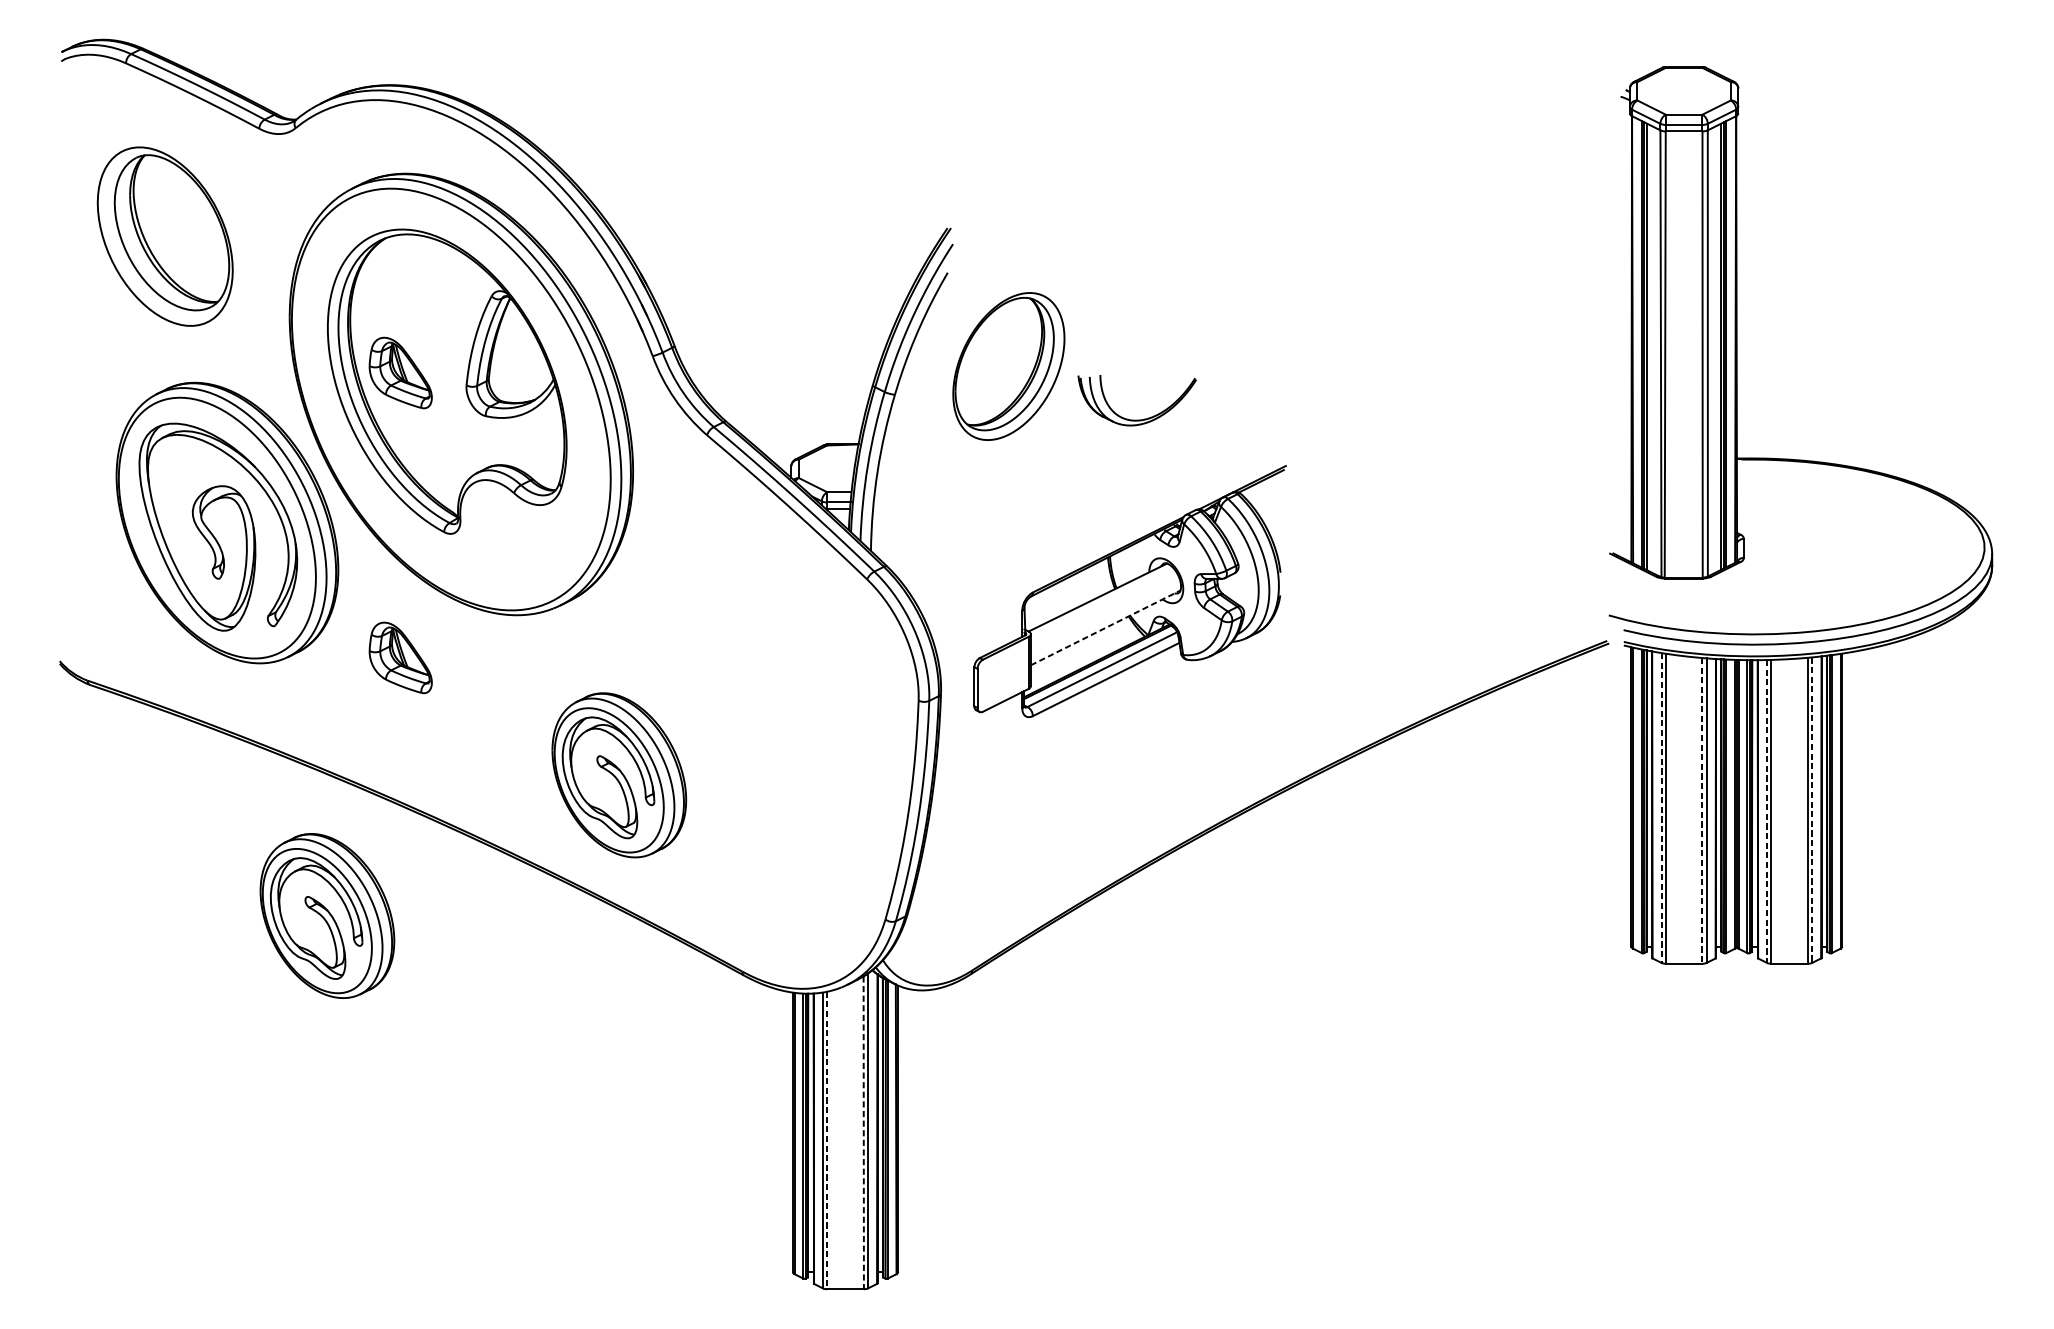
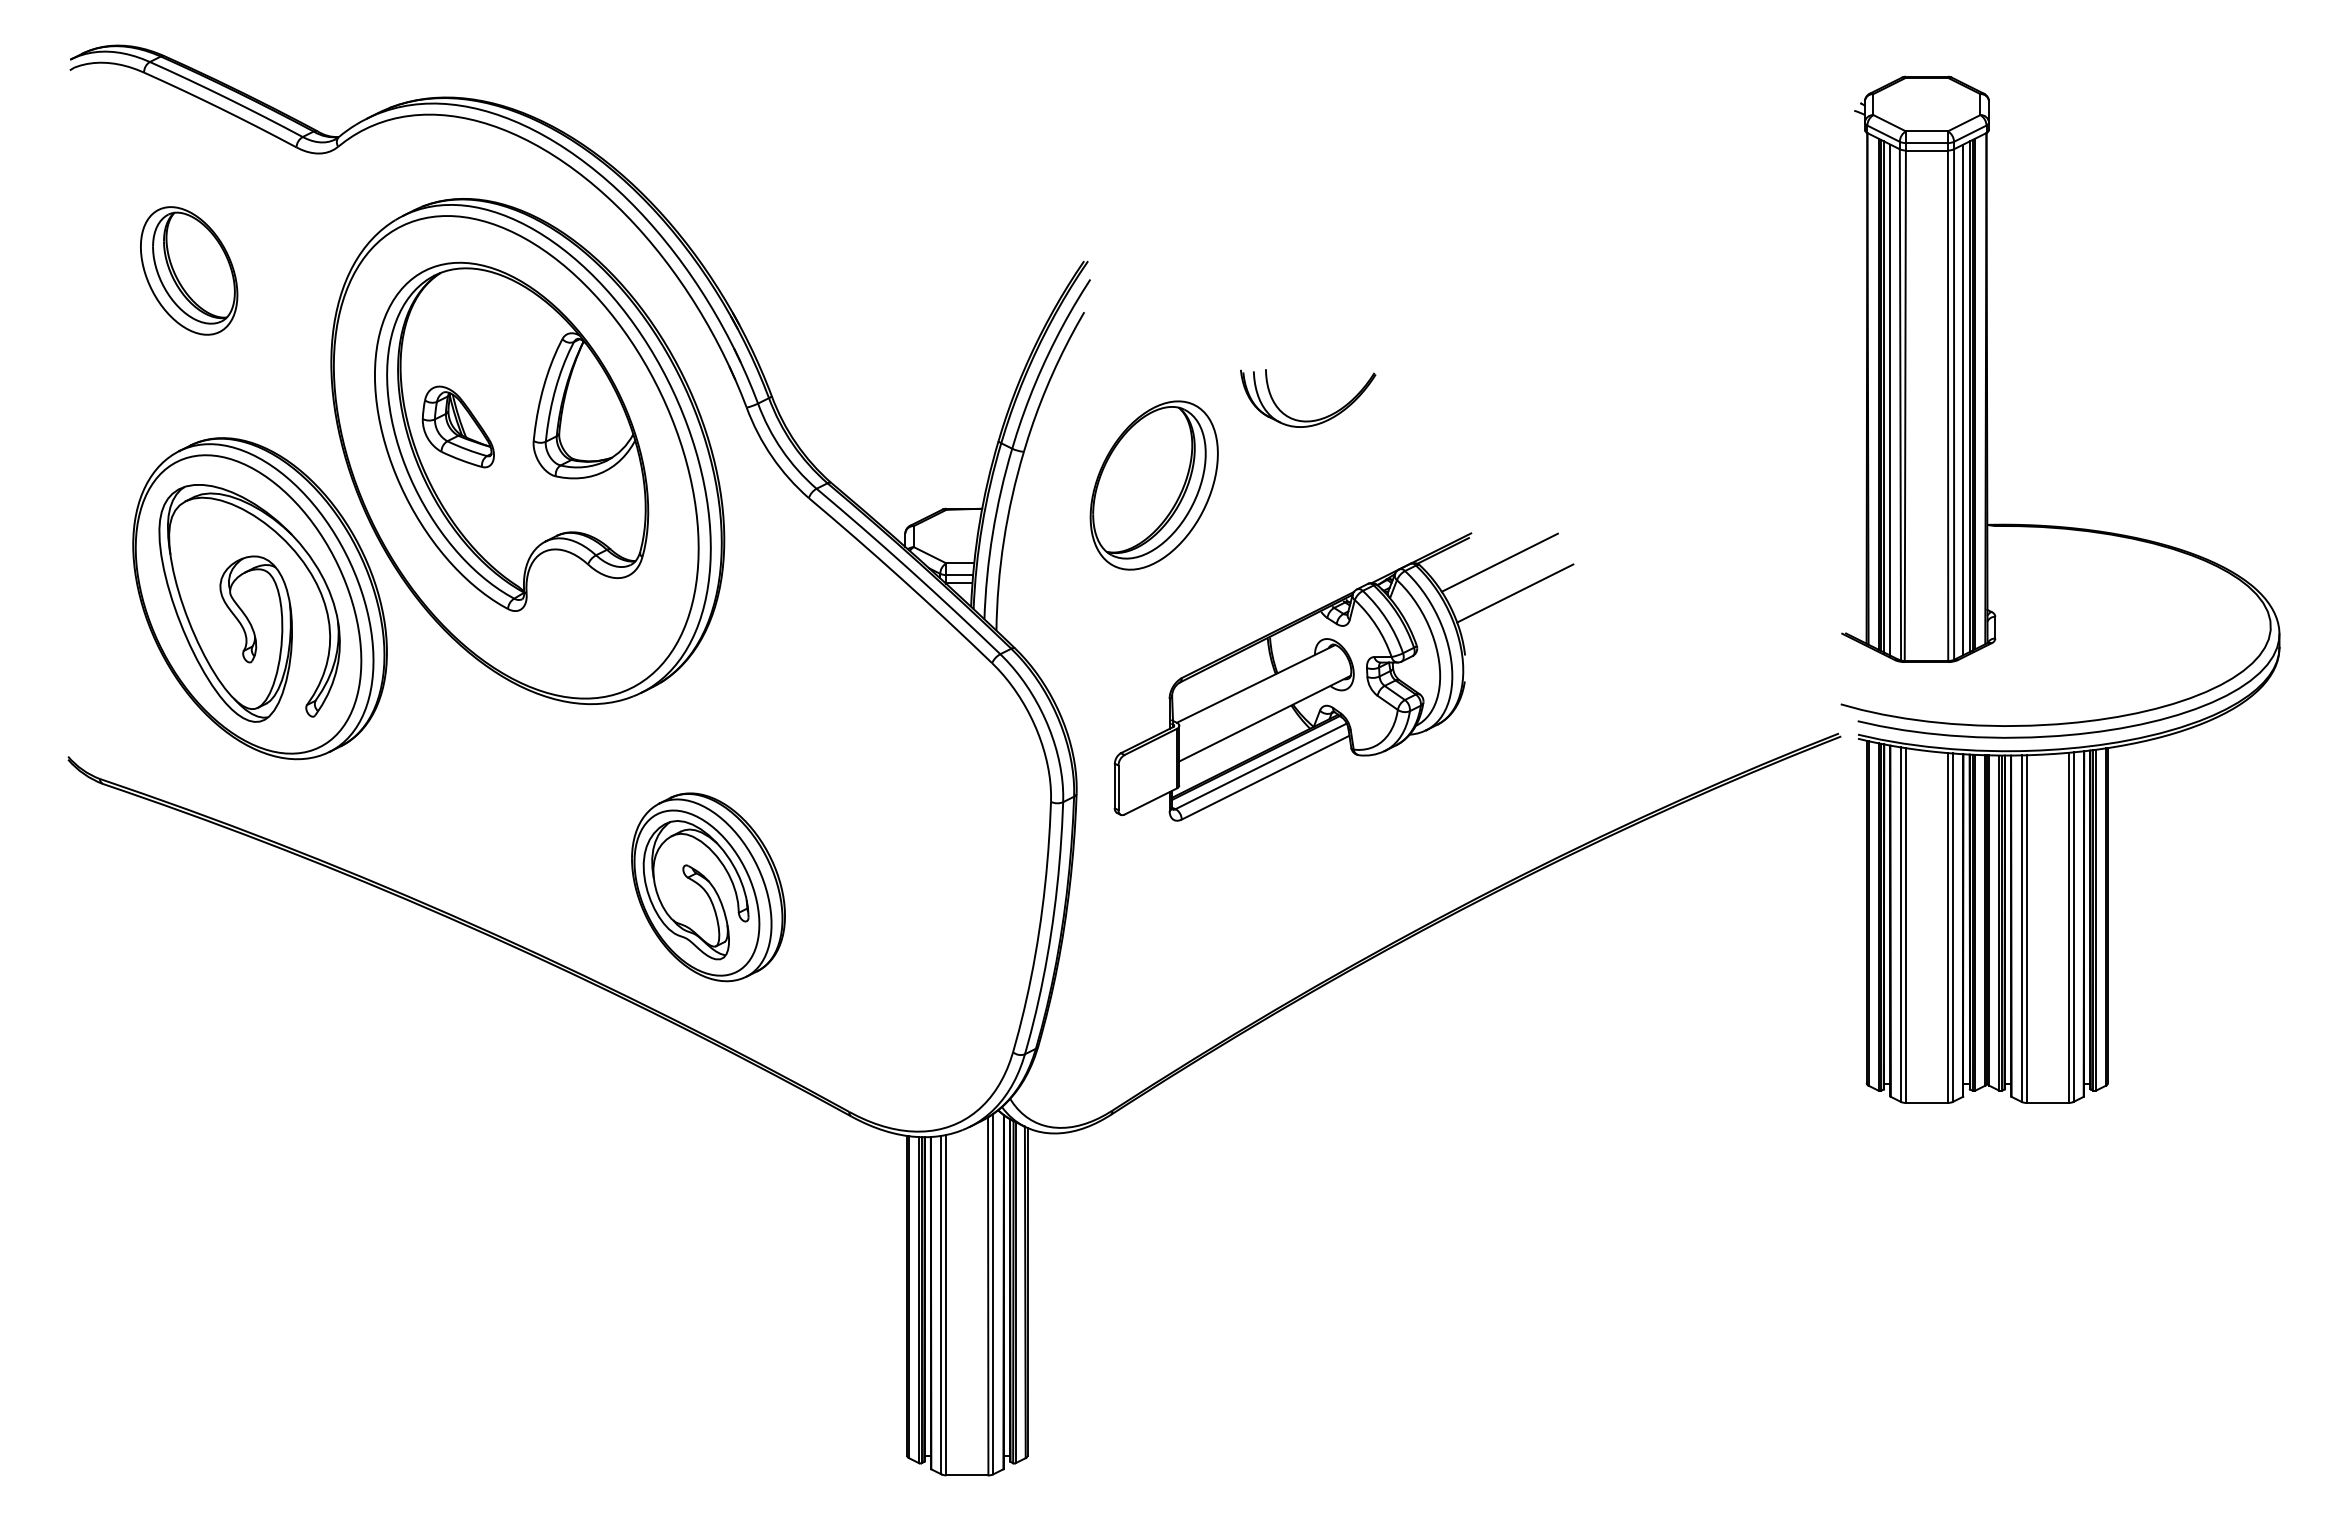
part: (165, 236) -> (189, 270), size x0.62
line: (1652, 349) -> (1890, 399), added
line: (1716, 349) -> (1963, 399), added
part: (1008, 366) -> (1153, 485), moved
part: (1142, 418) -> (1314, 419), moved
line: (1310, 491) -> (1499, 562), added
line: (1324, 518) -> (1515, 593), added
line: (1106, 627) -> (1265, 718), dashed -> solid
part: (399, 657) -> (457, 752), removed
line: (1661, 808) -> (1901, 925), dashed -> solid
line: (1812, 810) -> (2073, 927), dashed -> solid
line: (1702, 811) -> (1947, 928), dashed -> solid
line: (1766, 812) -> (2021, 929), dashed -> solid
part: (327, 916) -> (374, 1048), removed
line: (864, 1132) -> (988, 1296), dashed -> solid
line: (827, 1140) -> (946, 1305), dashed -> solid

